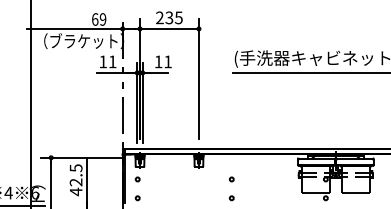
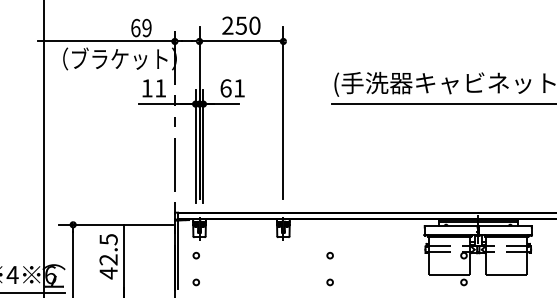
text: (174, 17) -> (248, 25), 235 -> 250
text: (158, 61) -> (225, 88), 11 -> 61

